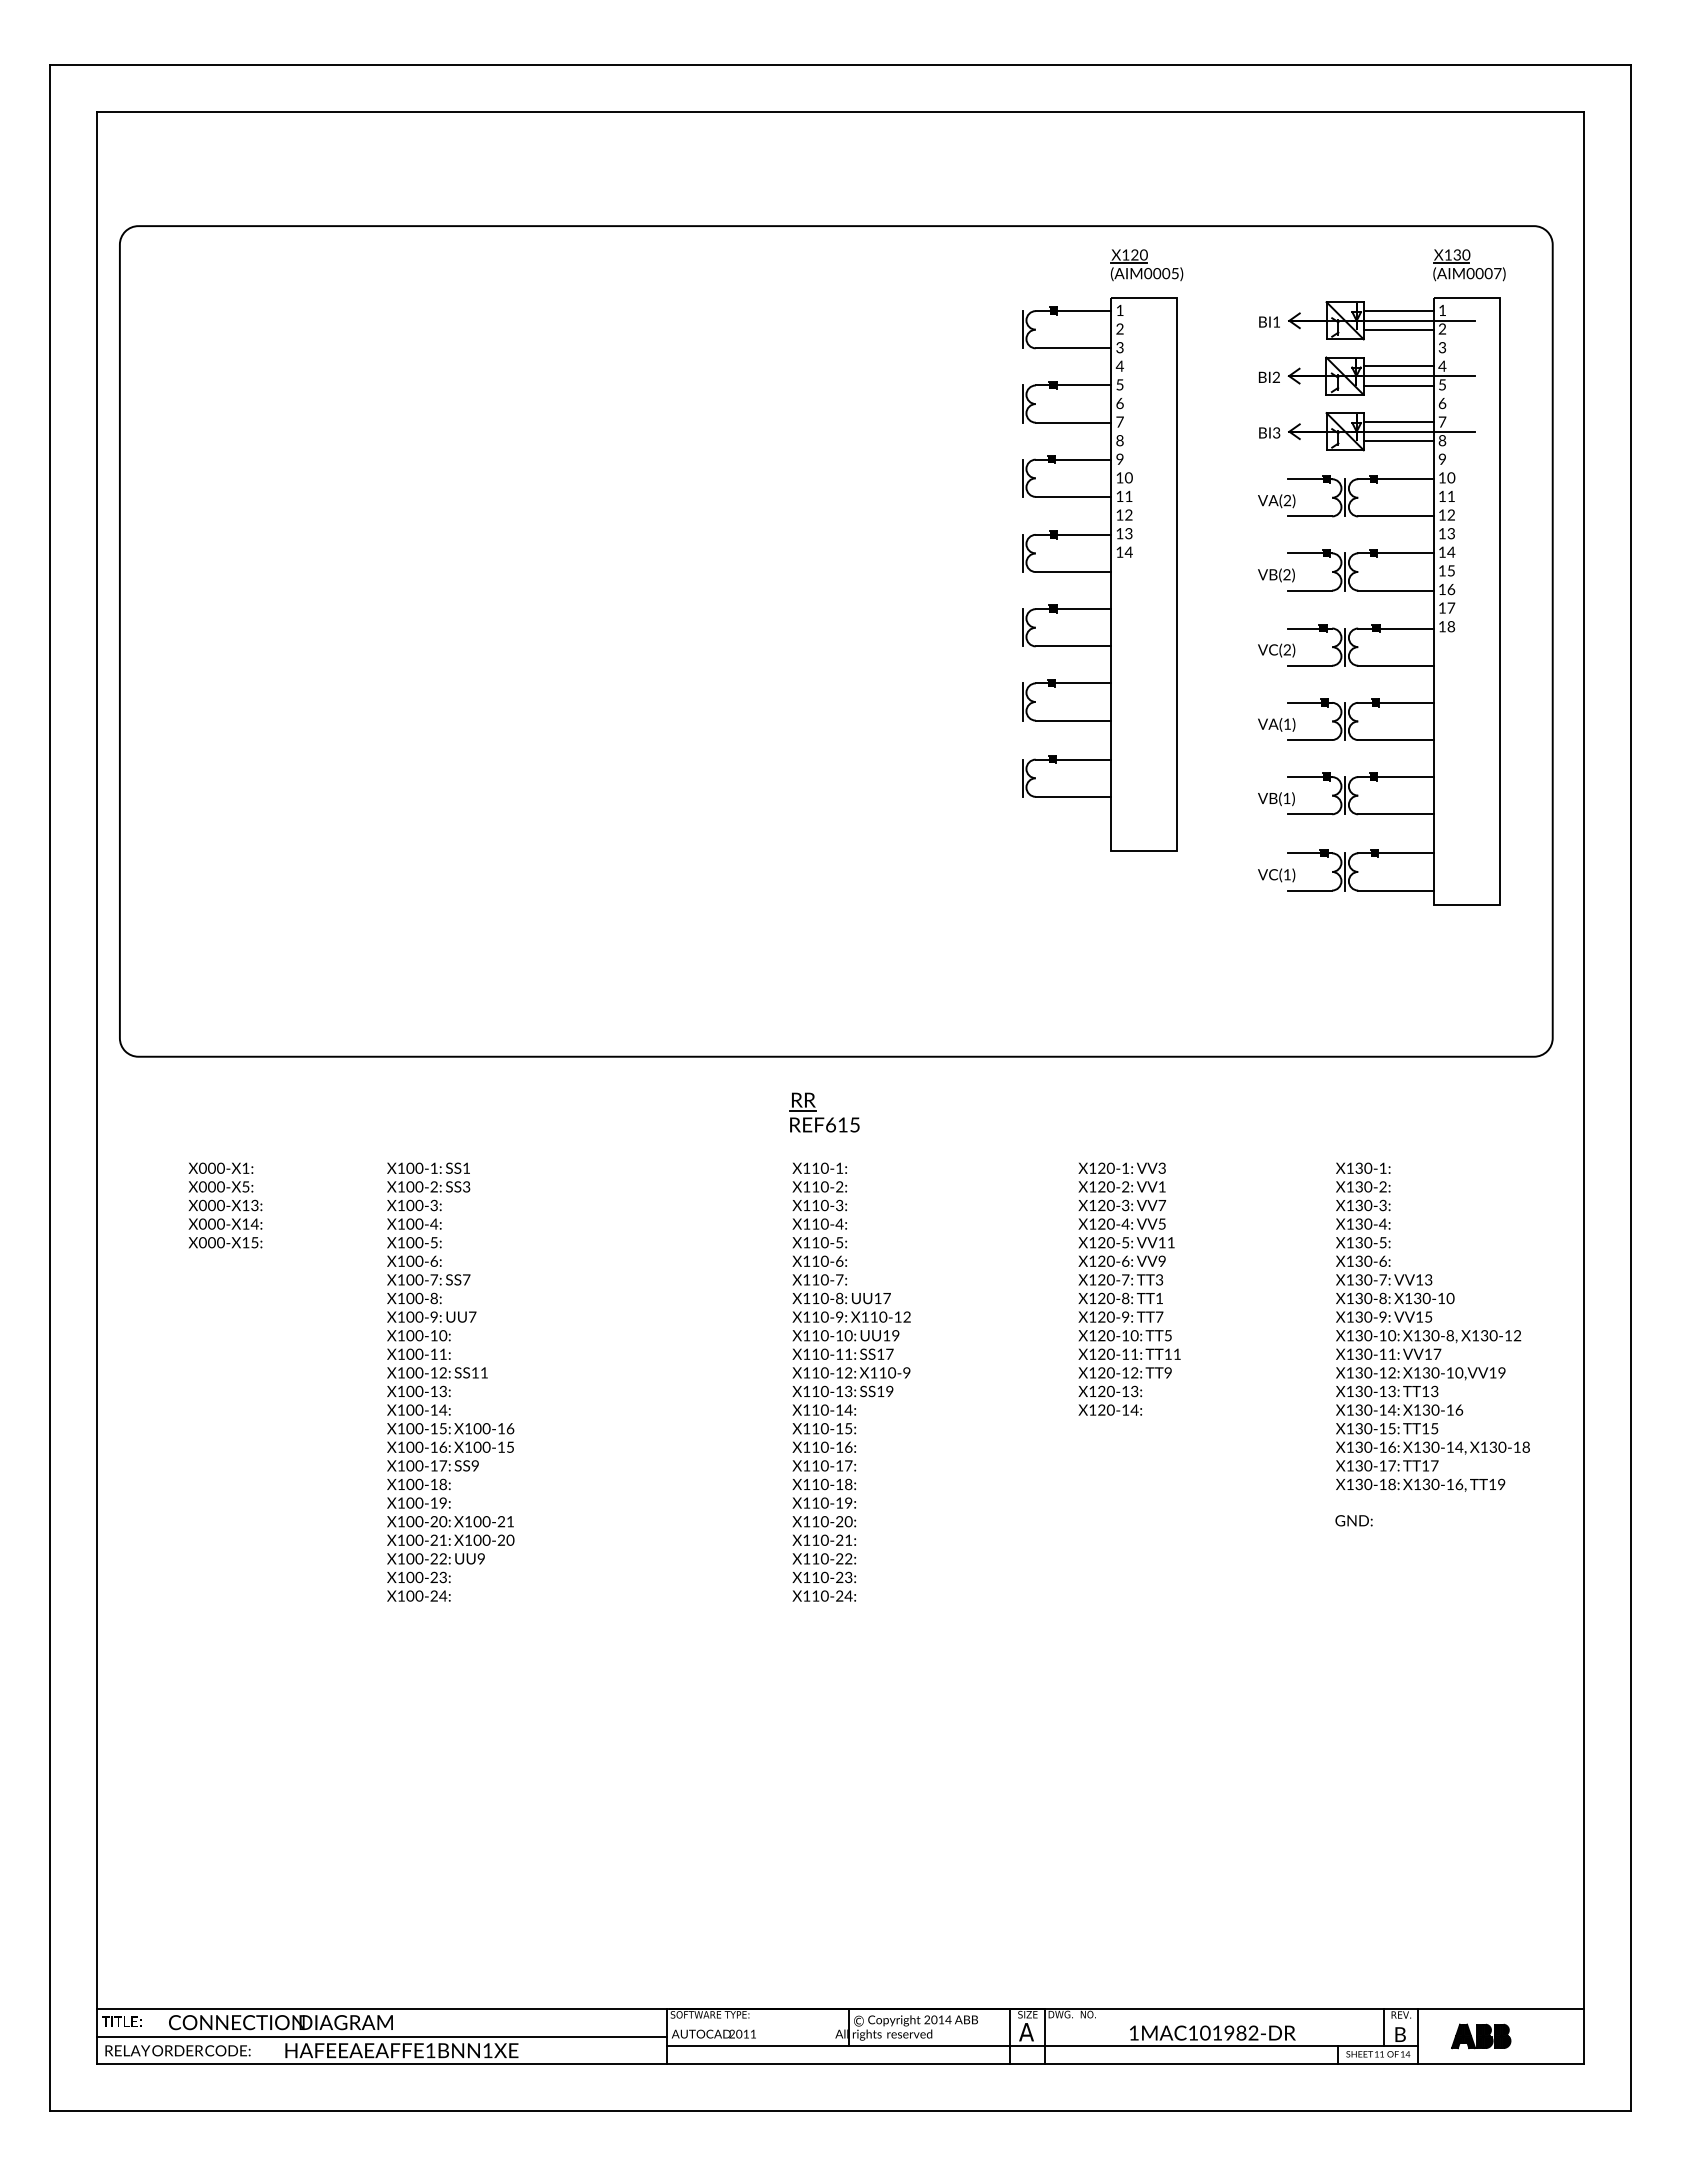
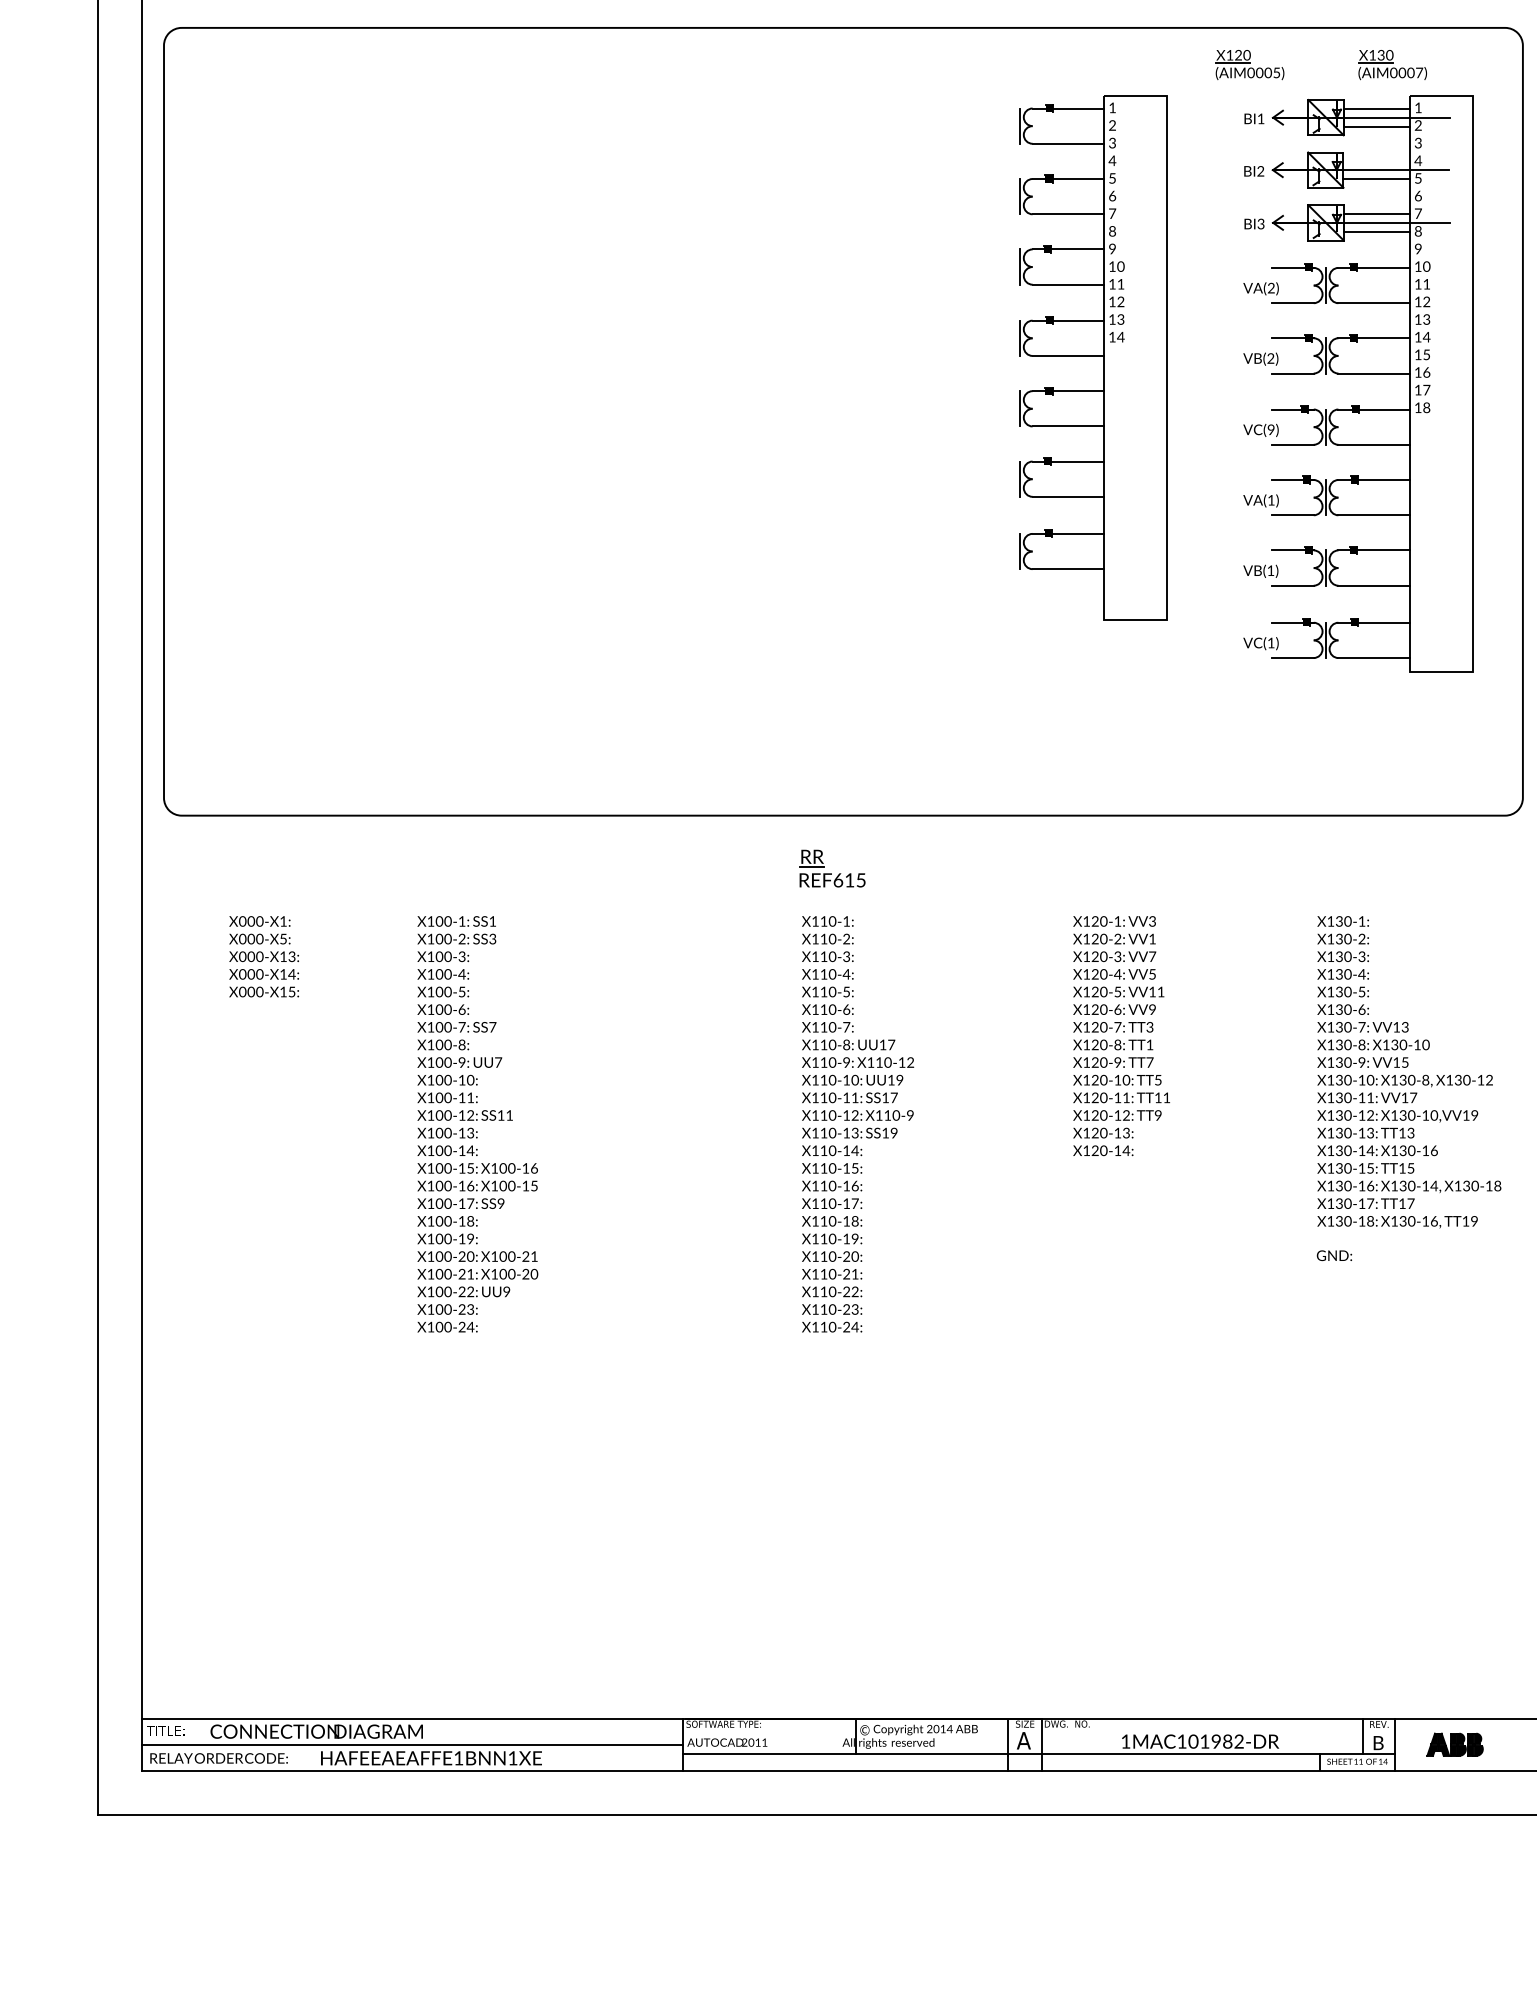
part: (1146, 265) -> (1249, 65), moved
part: (1469, 265) -> (1392, 65), moved
line: (1398, 366) -> (1376, 161), removed
text: (1286, 650) -> (1270, 430), VC(2) -> VC(9)

